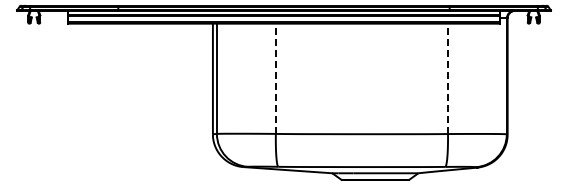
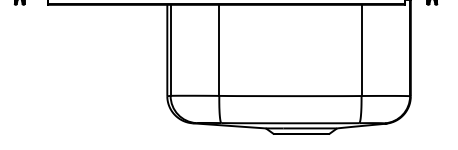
line: (275, 78) -> (219, 50), dashed -> solid
line: (448, 78) -> (361, 50), dashed -> solid

